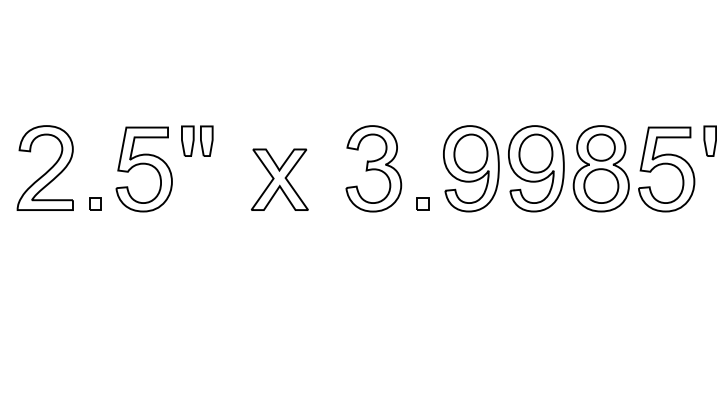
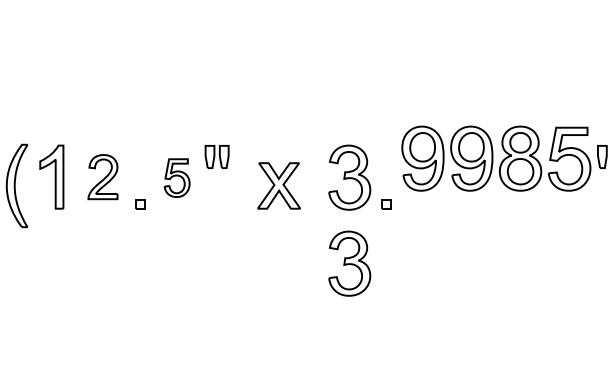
part: (44, 167) -> (102, 176), size x0.7
part: (143, 168) -> (176, 177), size x0.6
part: (569, 168) -> (496, 158), moved
part: (373, 283) -> (349, 263), added

